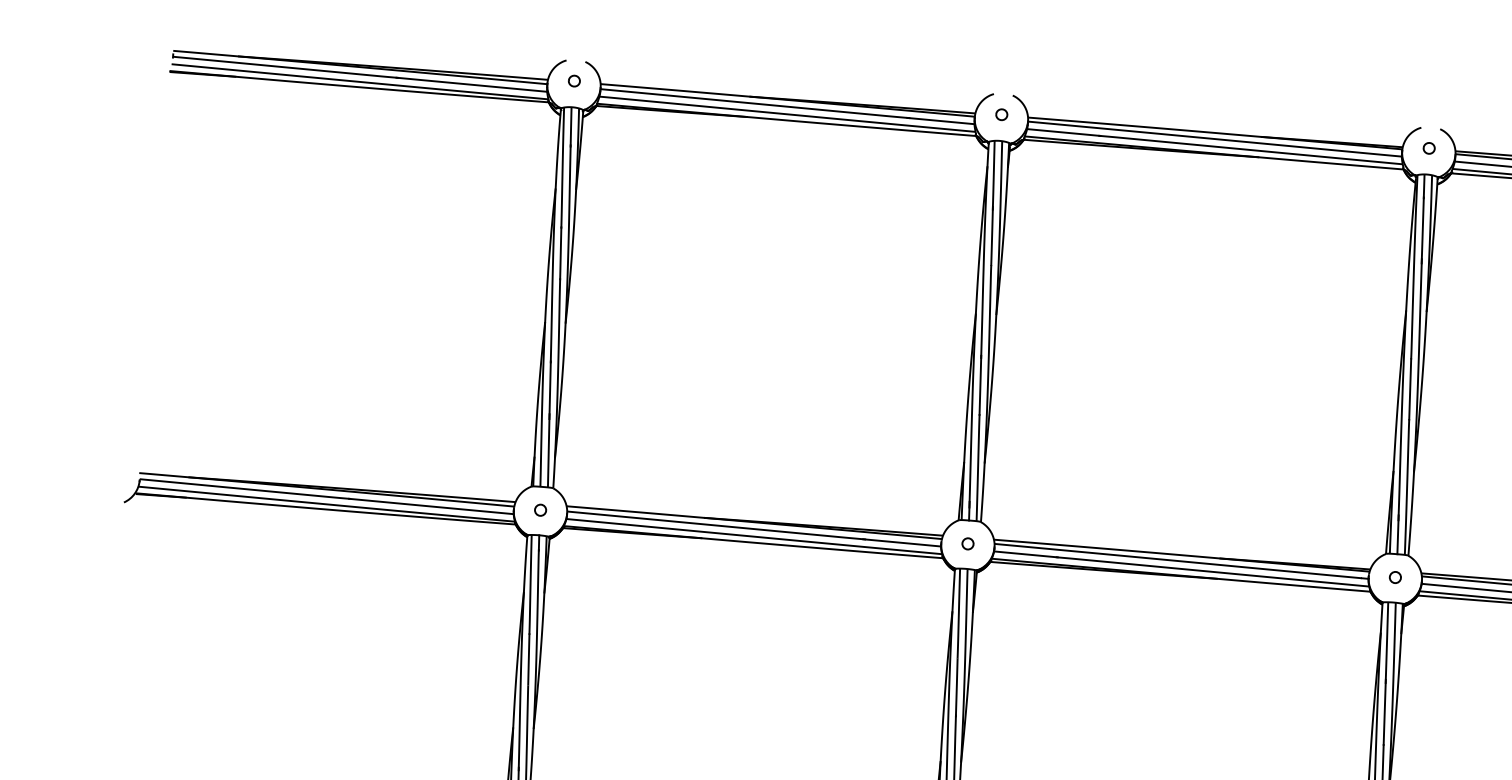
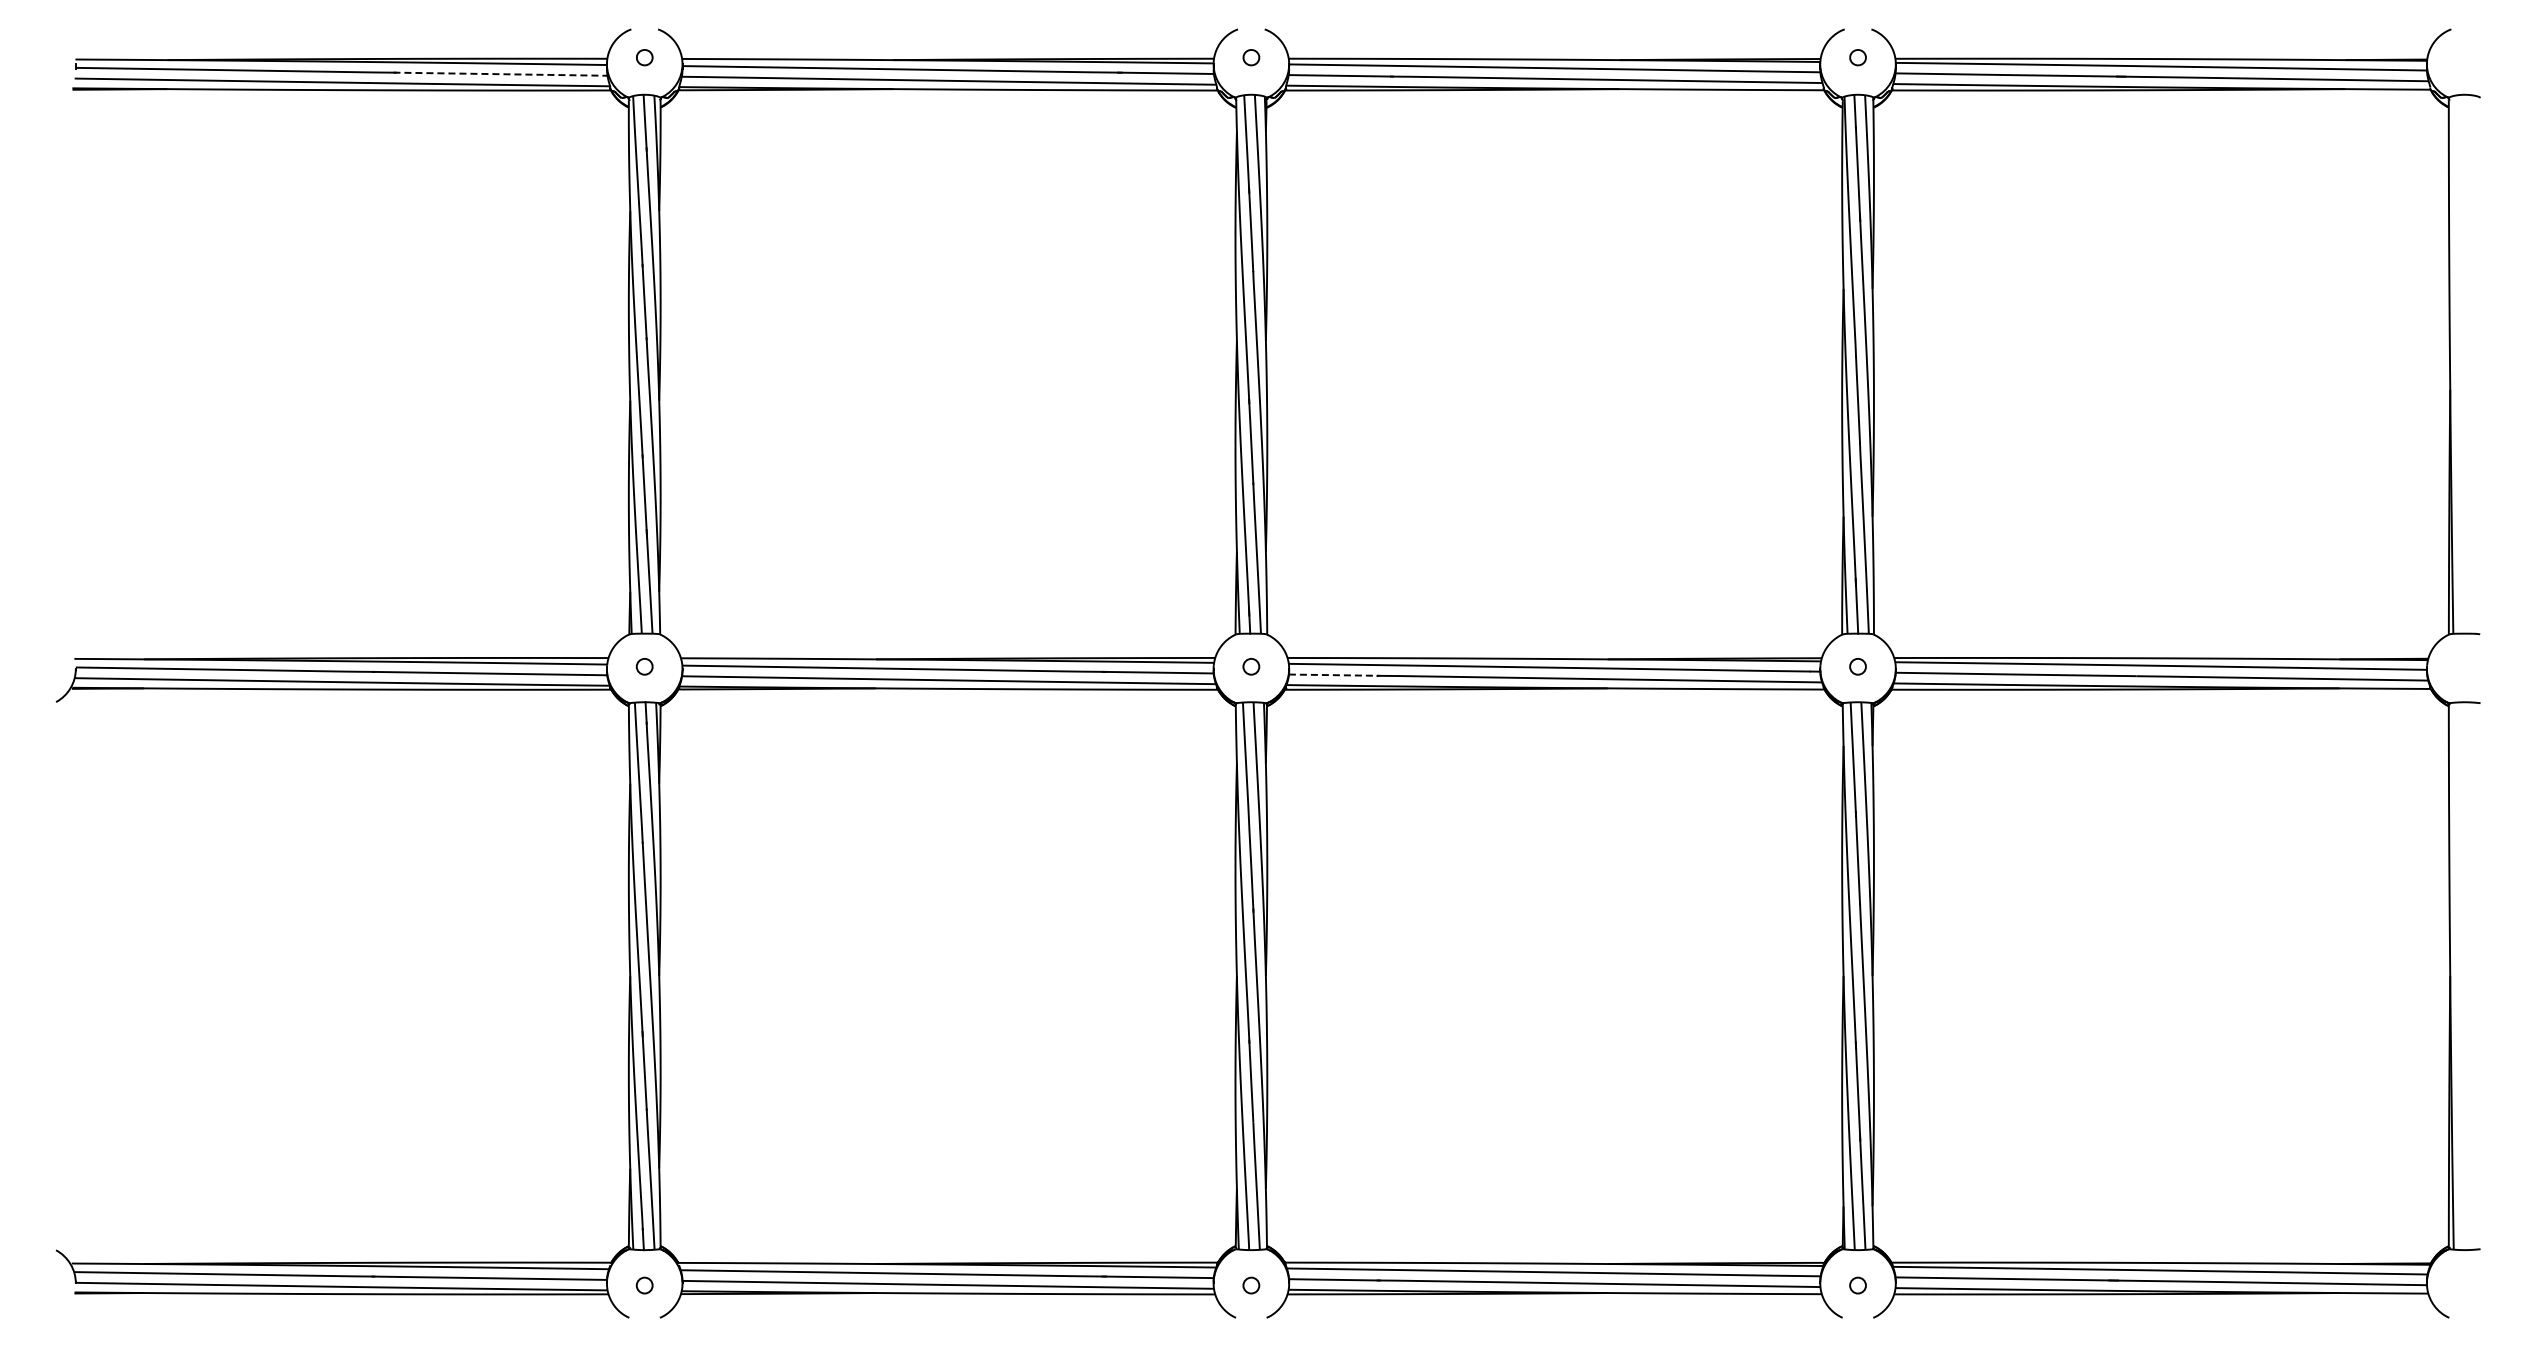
line: (472, 85) -> (501, 74), solid -> dashed
line: (1026, 554) -> (1334, 675), solid -> dashed

